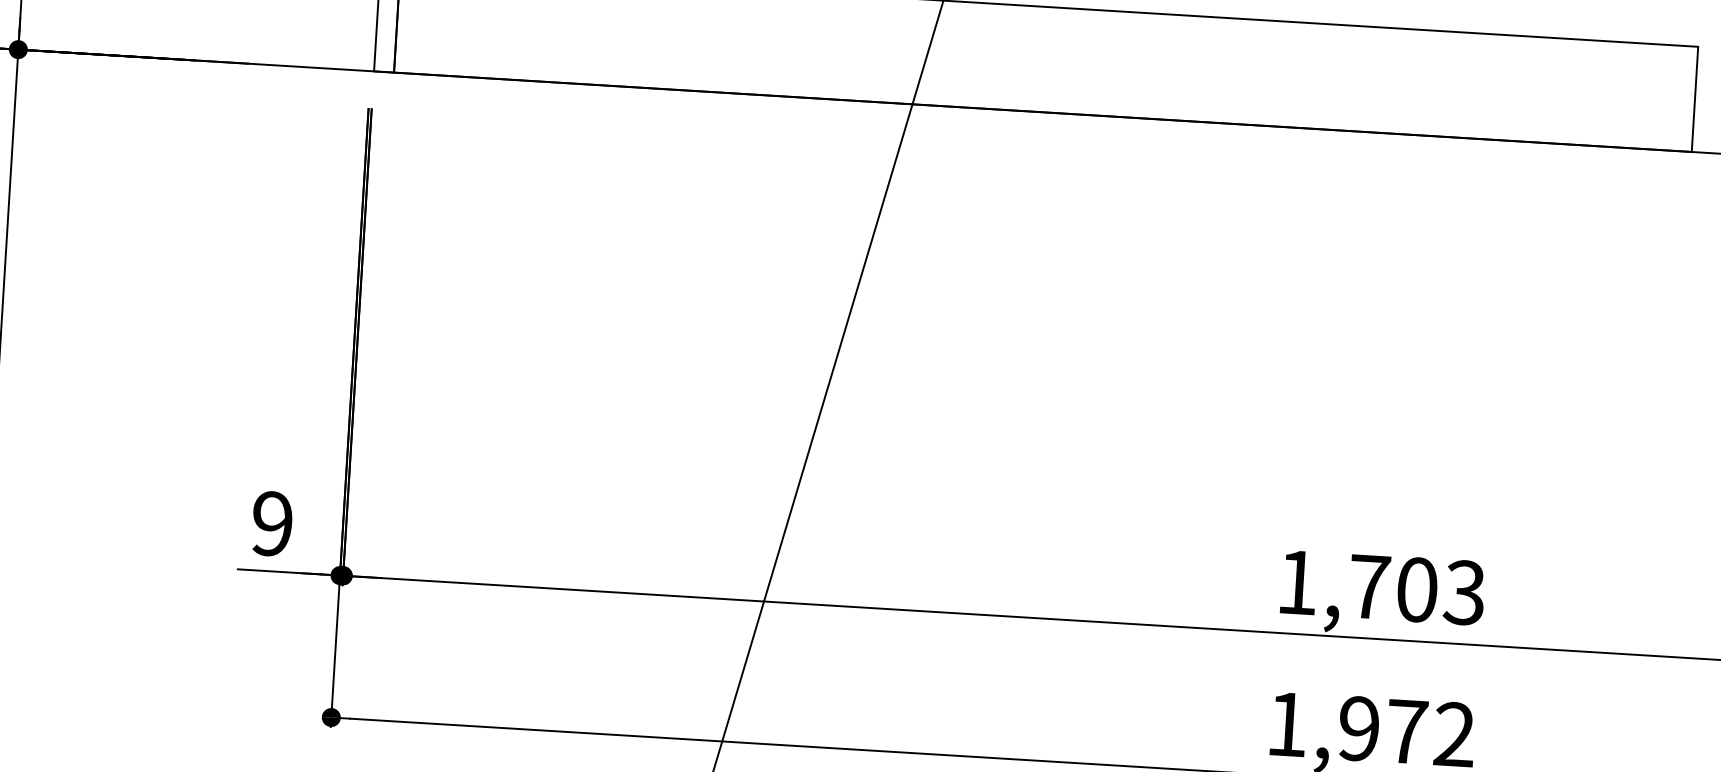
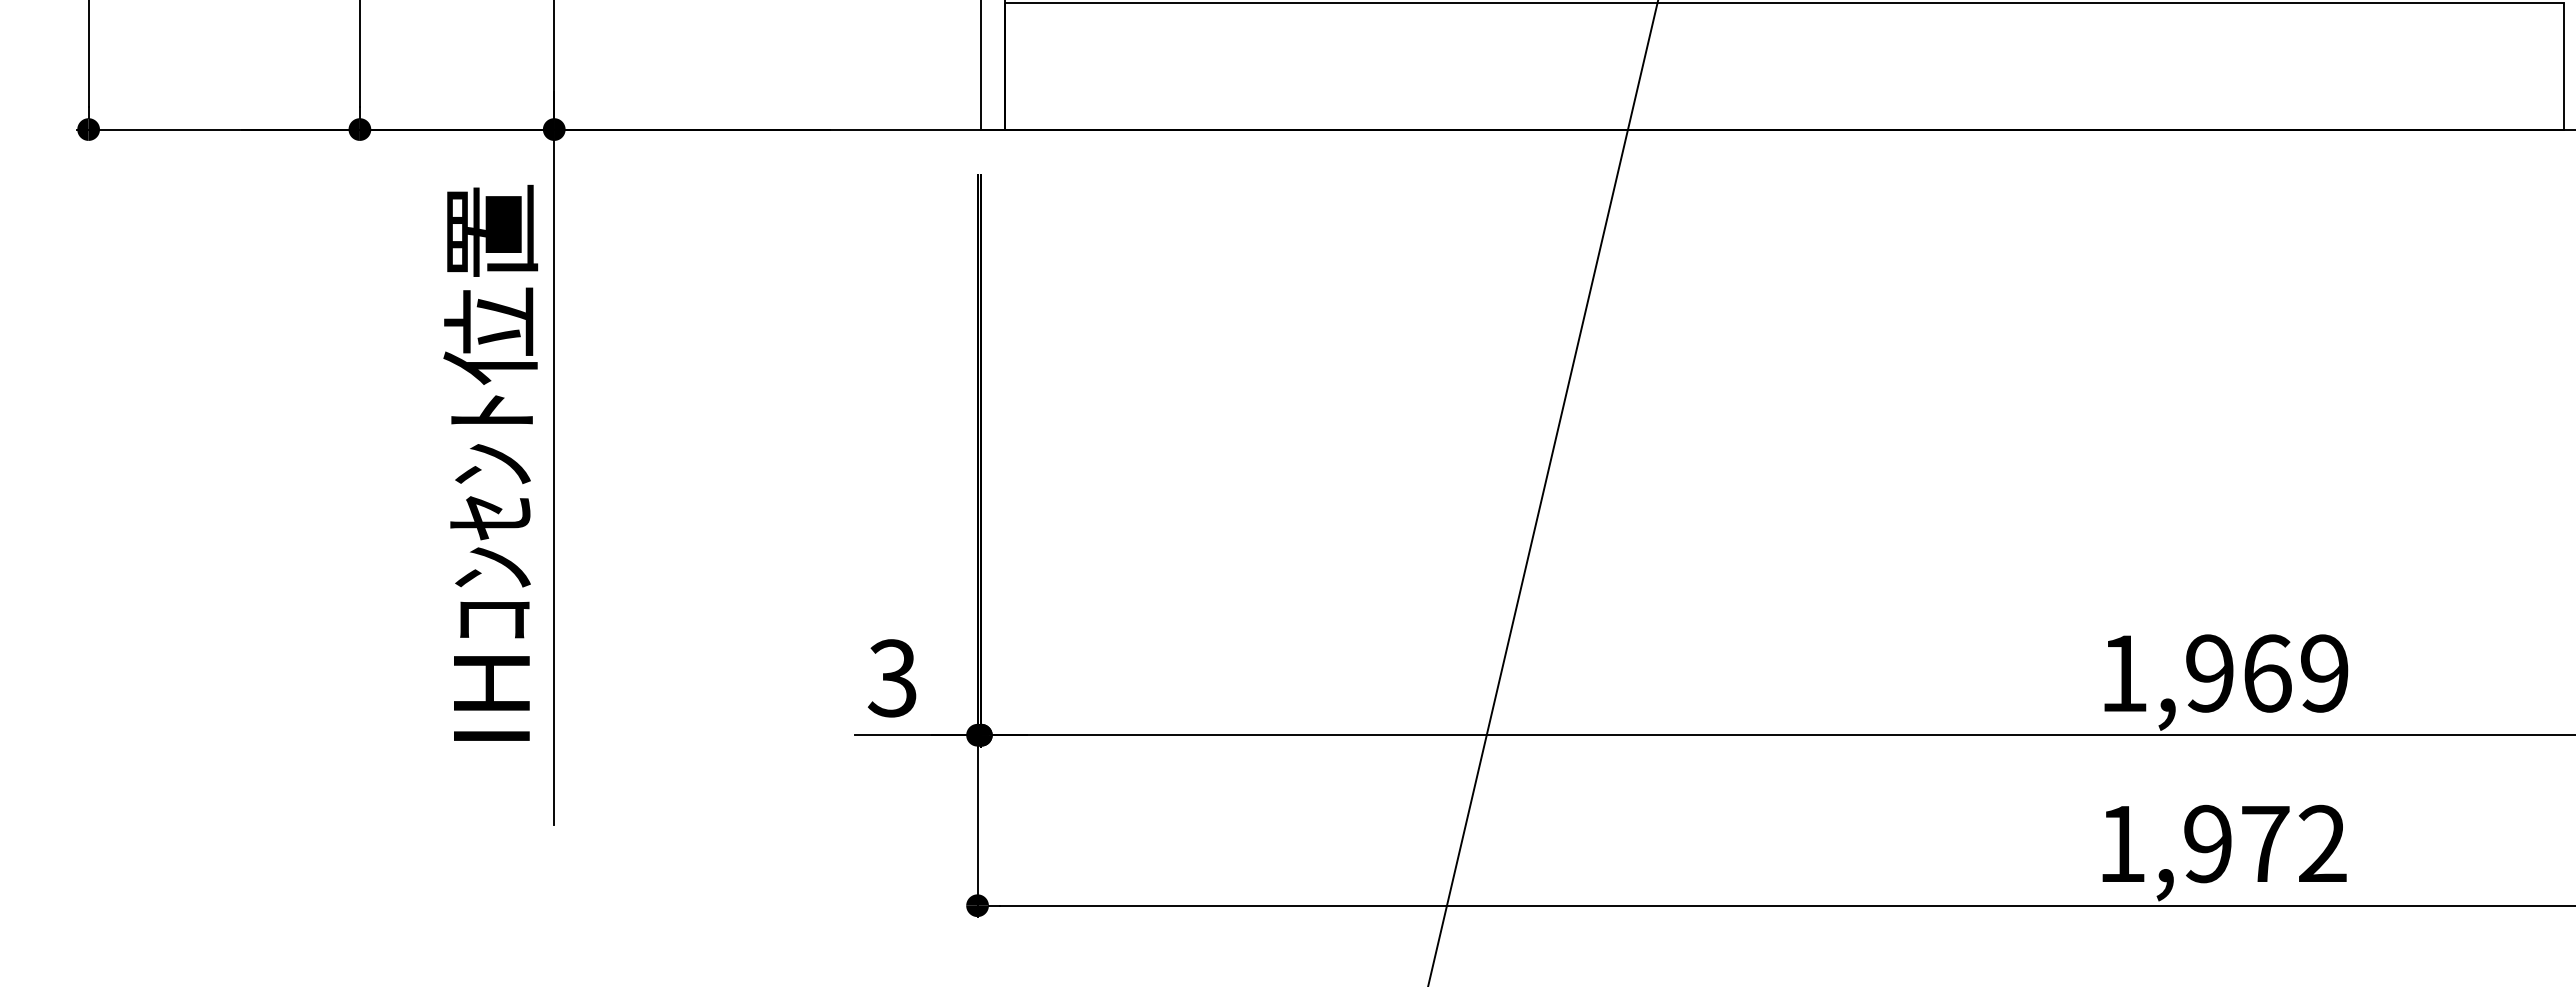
text: (271, 523) -> (891, 678), 9 -> 3
text: (1417, 589) -> (2267, 673), 1,703 -> 1,969

